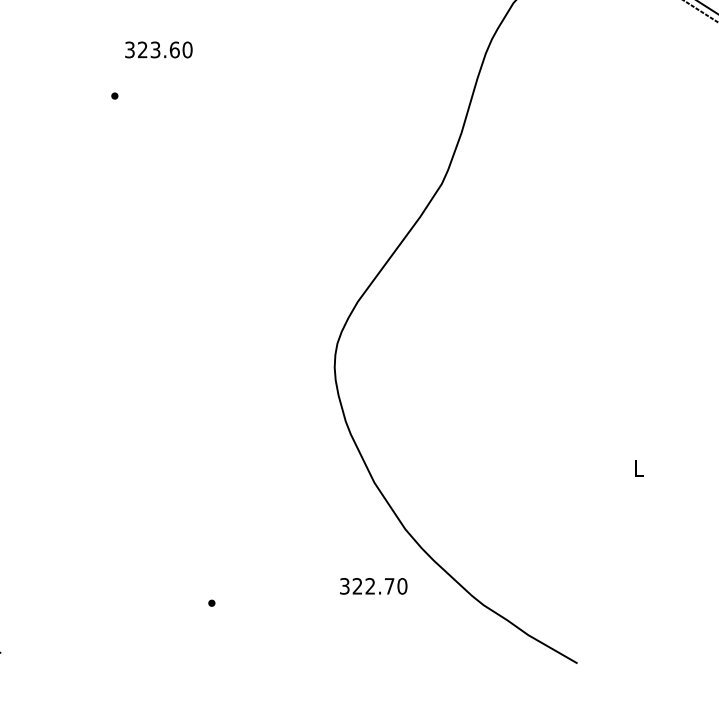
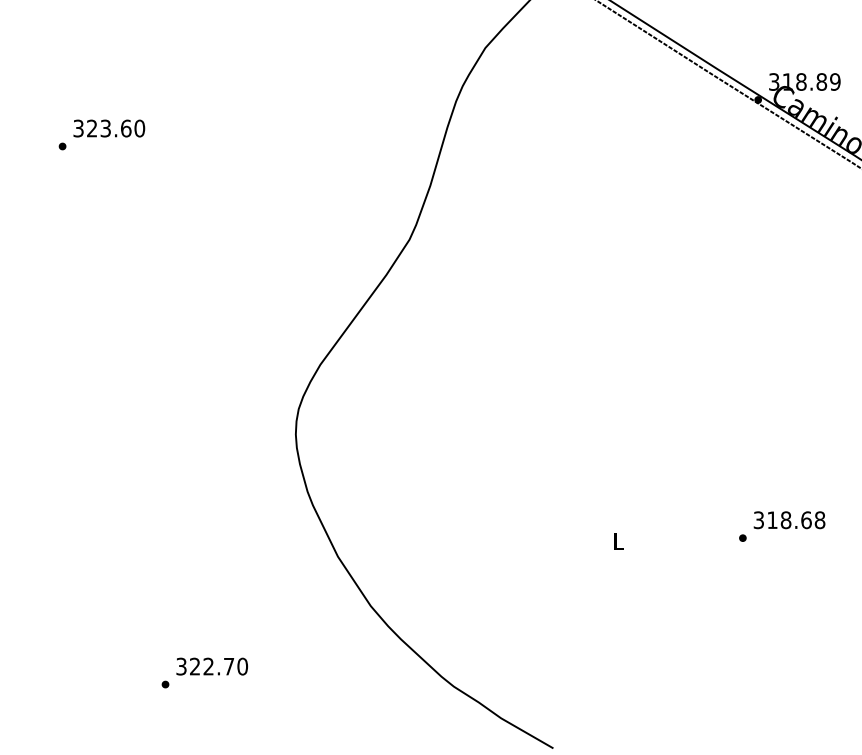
text: (159, 49) -> (109, 128), moved
text: (373, 586) -> (211, 666), moved

